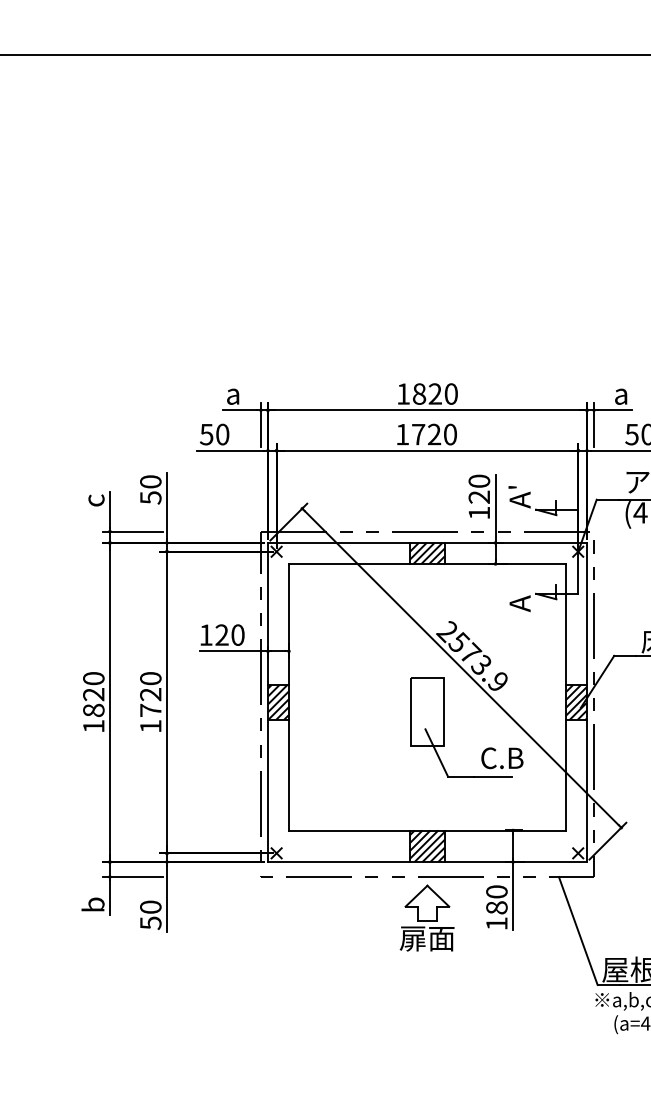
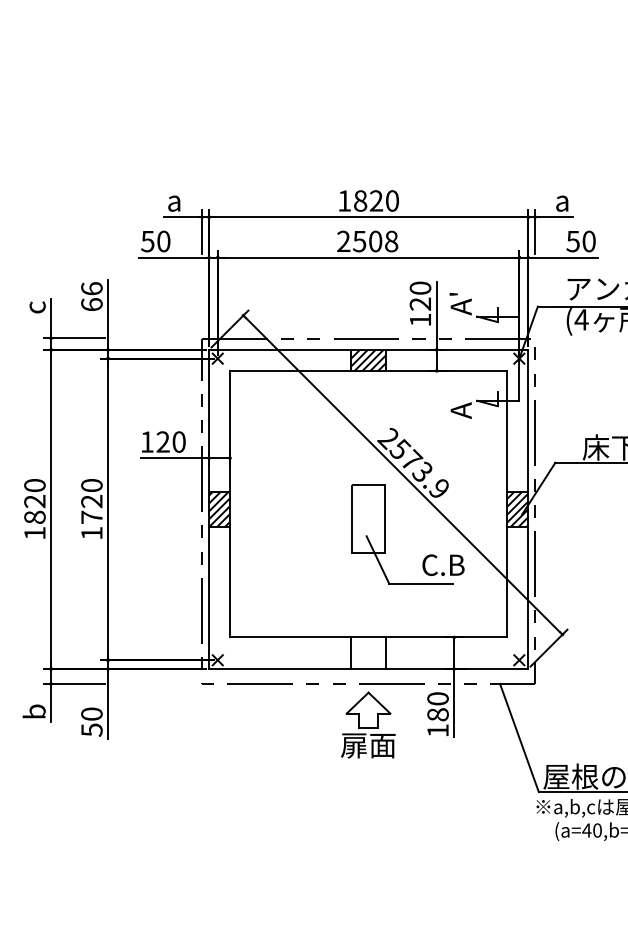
text: (426, 434) -> (367, 241), 1720 -> 2508
text: (150, 489) -> (91, 296), 50 -> 66
hatch: (426, 846) -> (367, 653), removed

